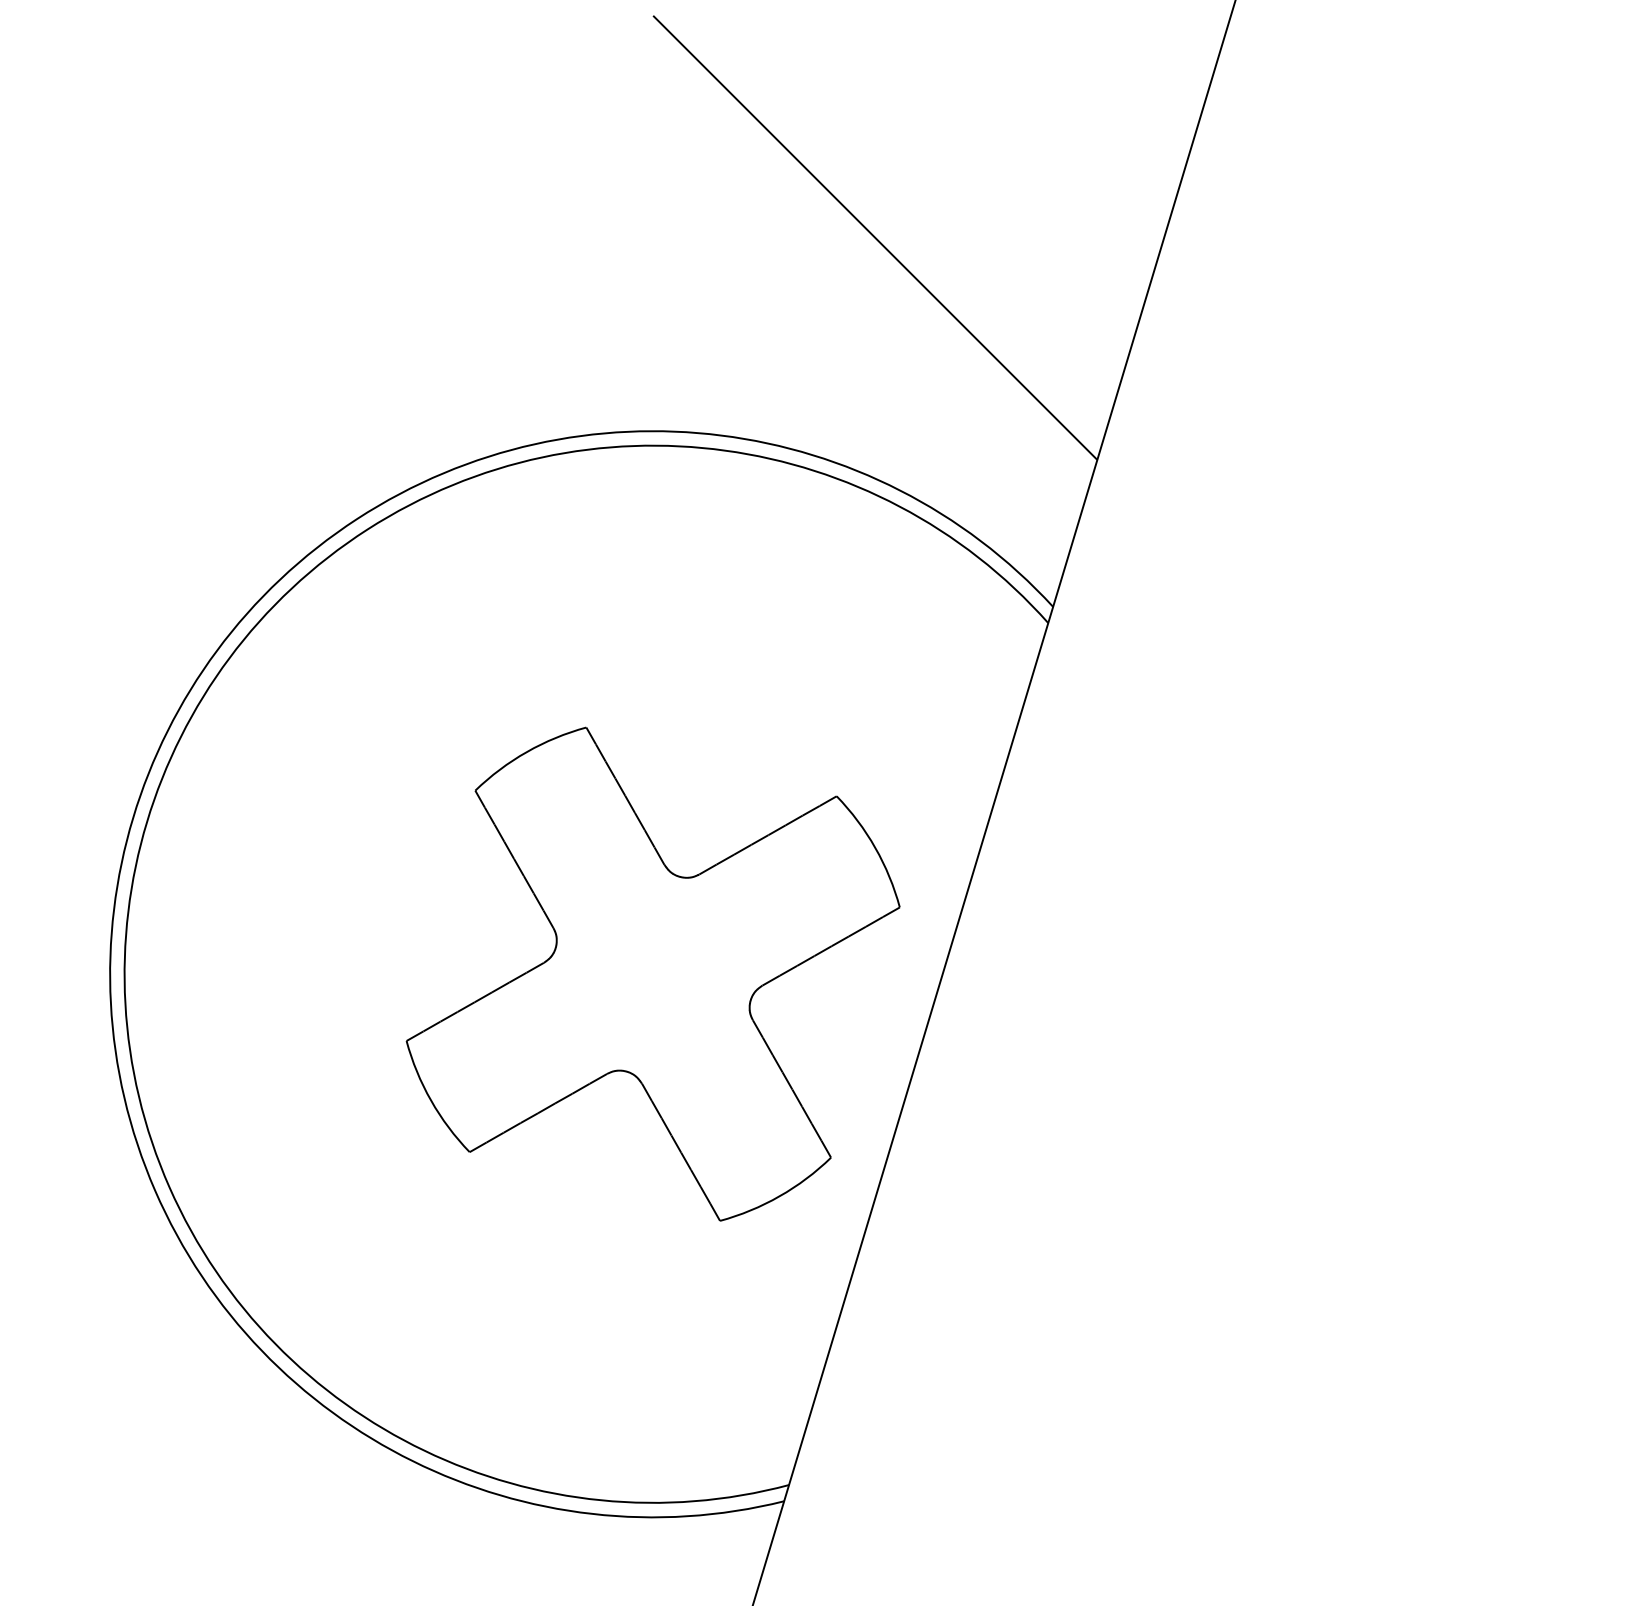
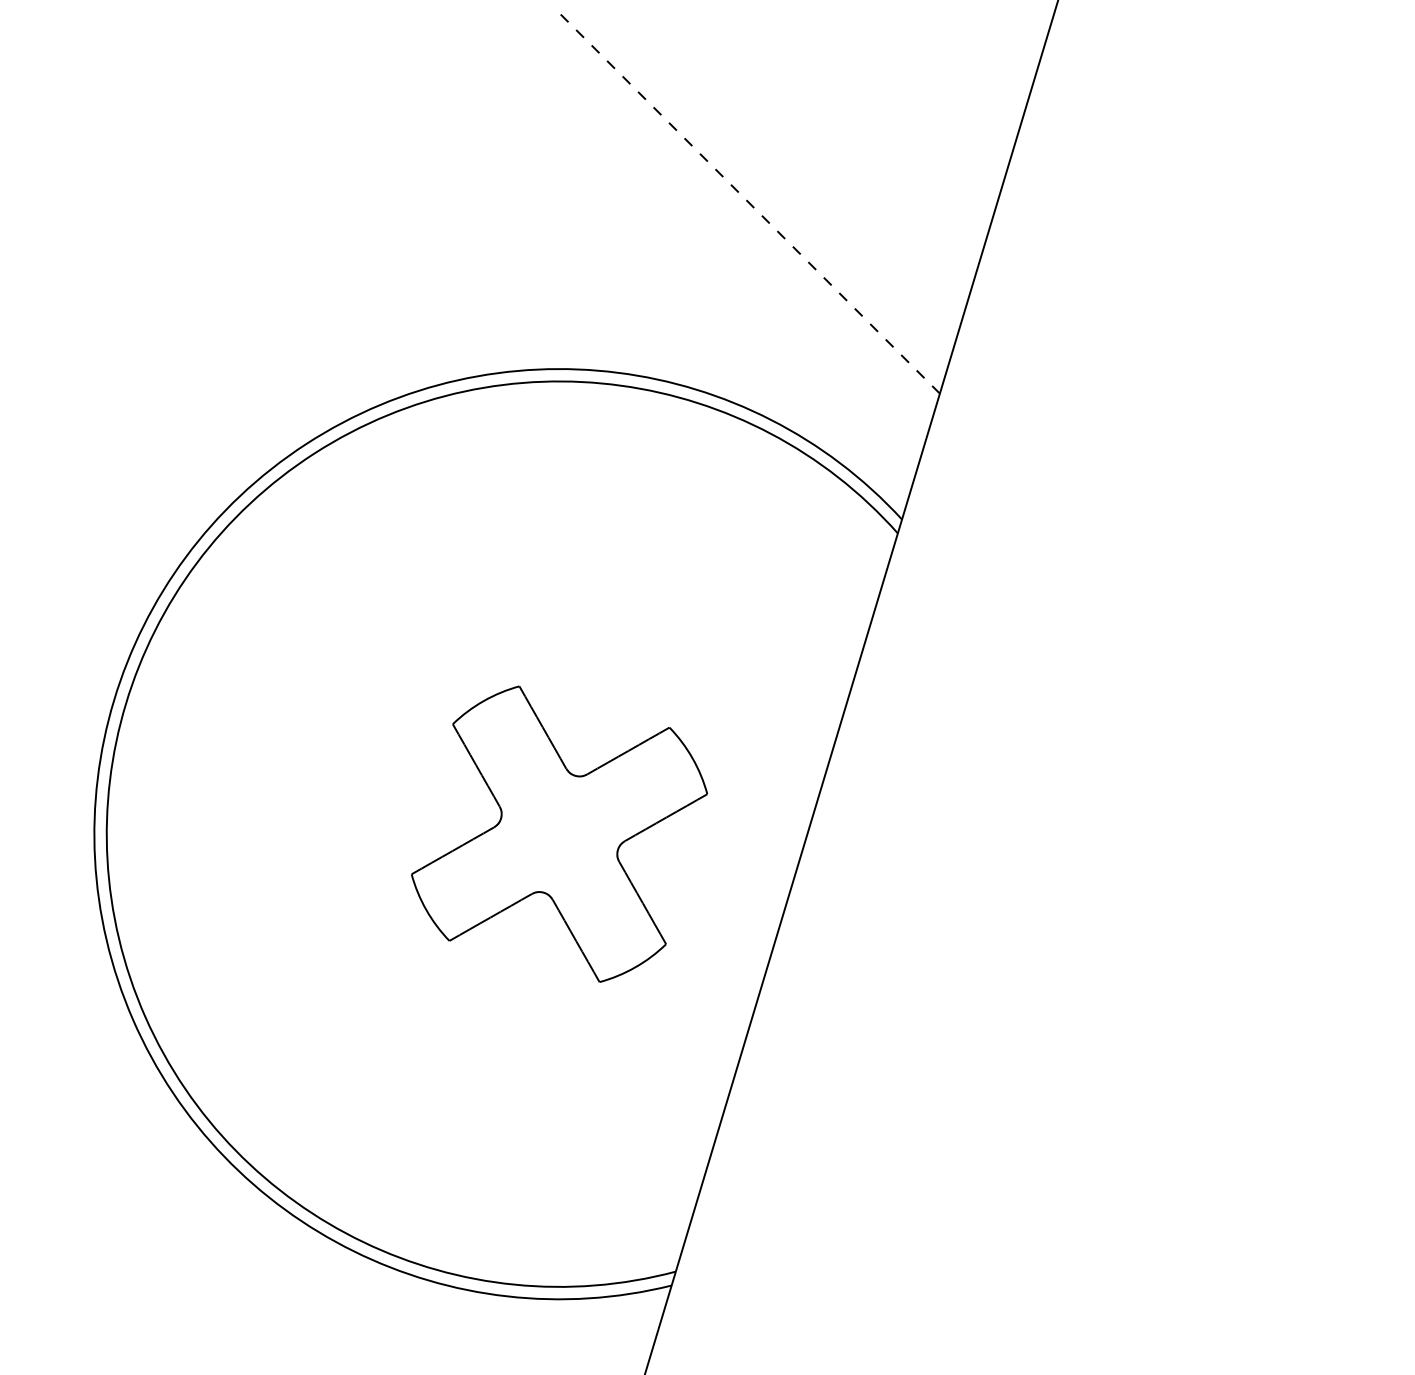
line: (875, 237) -> (749, 203), solid -> dashed
part: (653, 974) -> (559, 834), size x0.7

